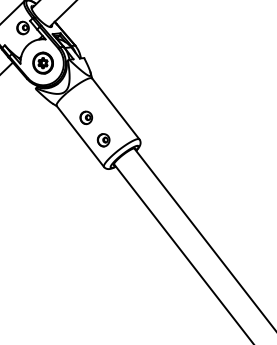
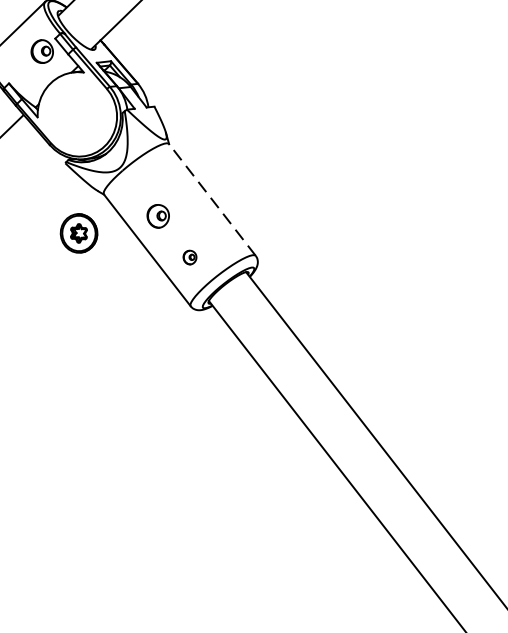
part: (42, 62) -> (77, 232), moved
line: (115, 108) -> (211, 199), solid -> dashed
part: (103, 140) -> (189, 257), size x0.6

